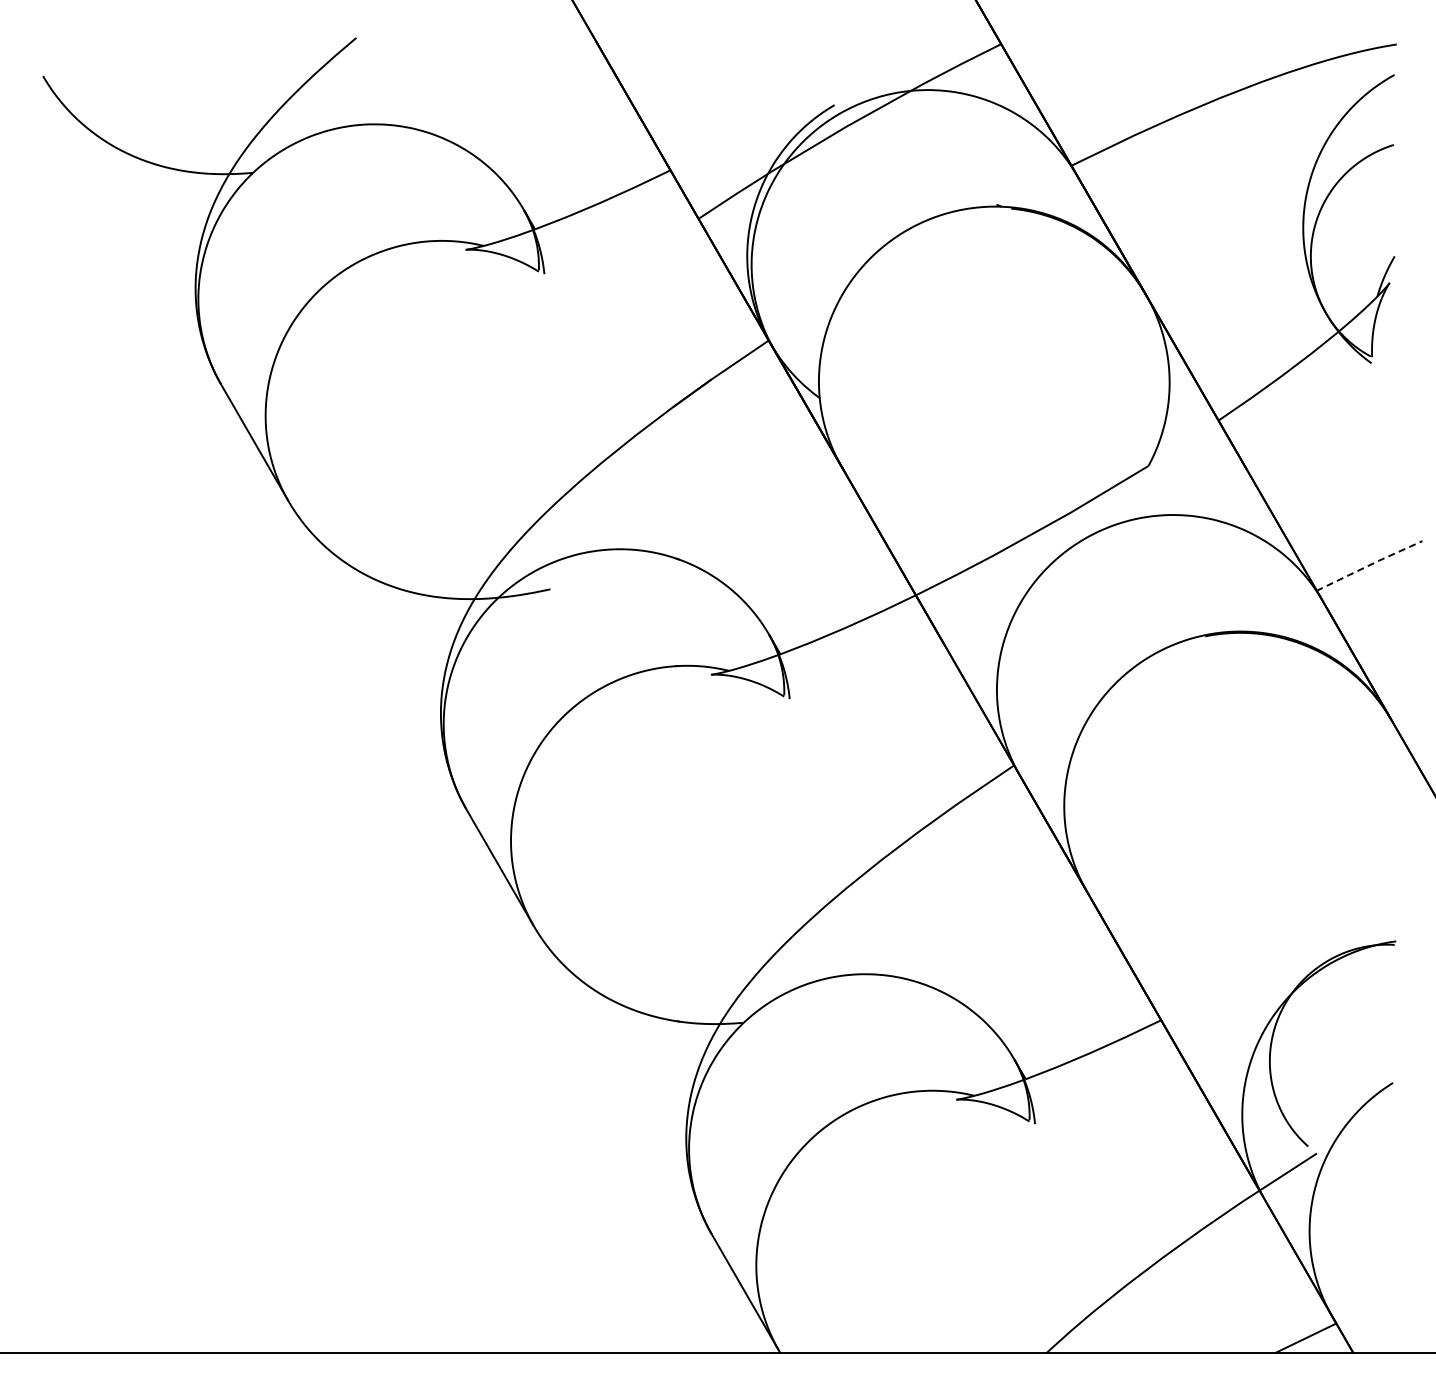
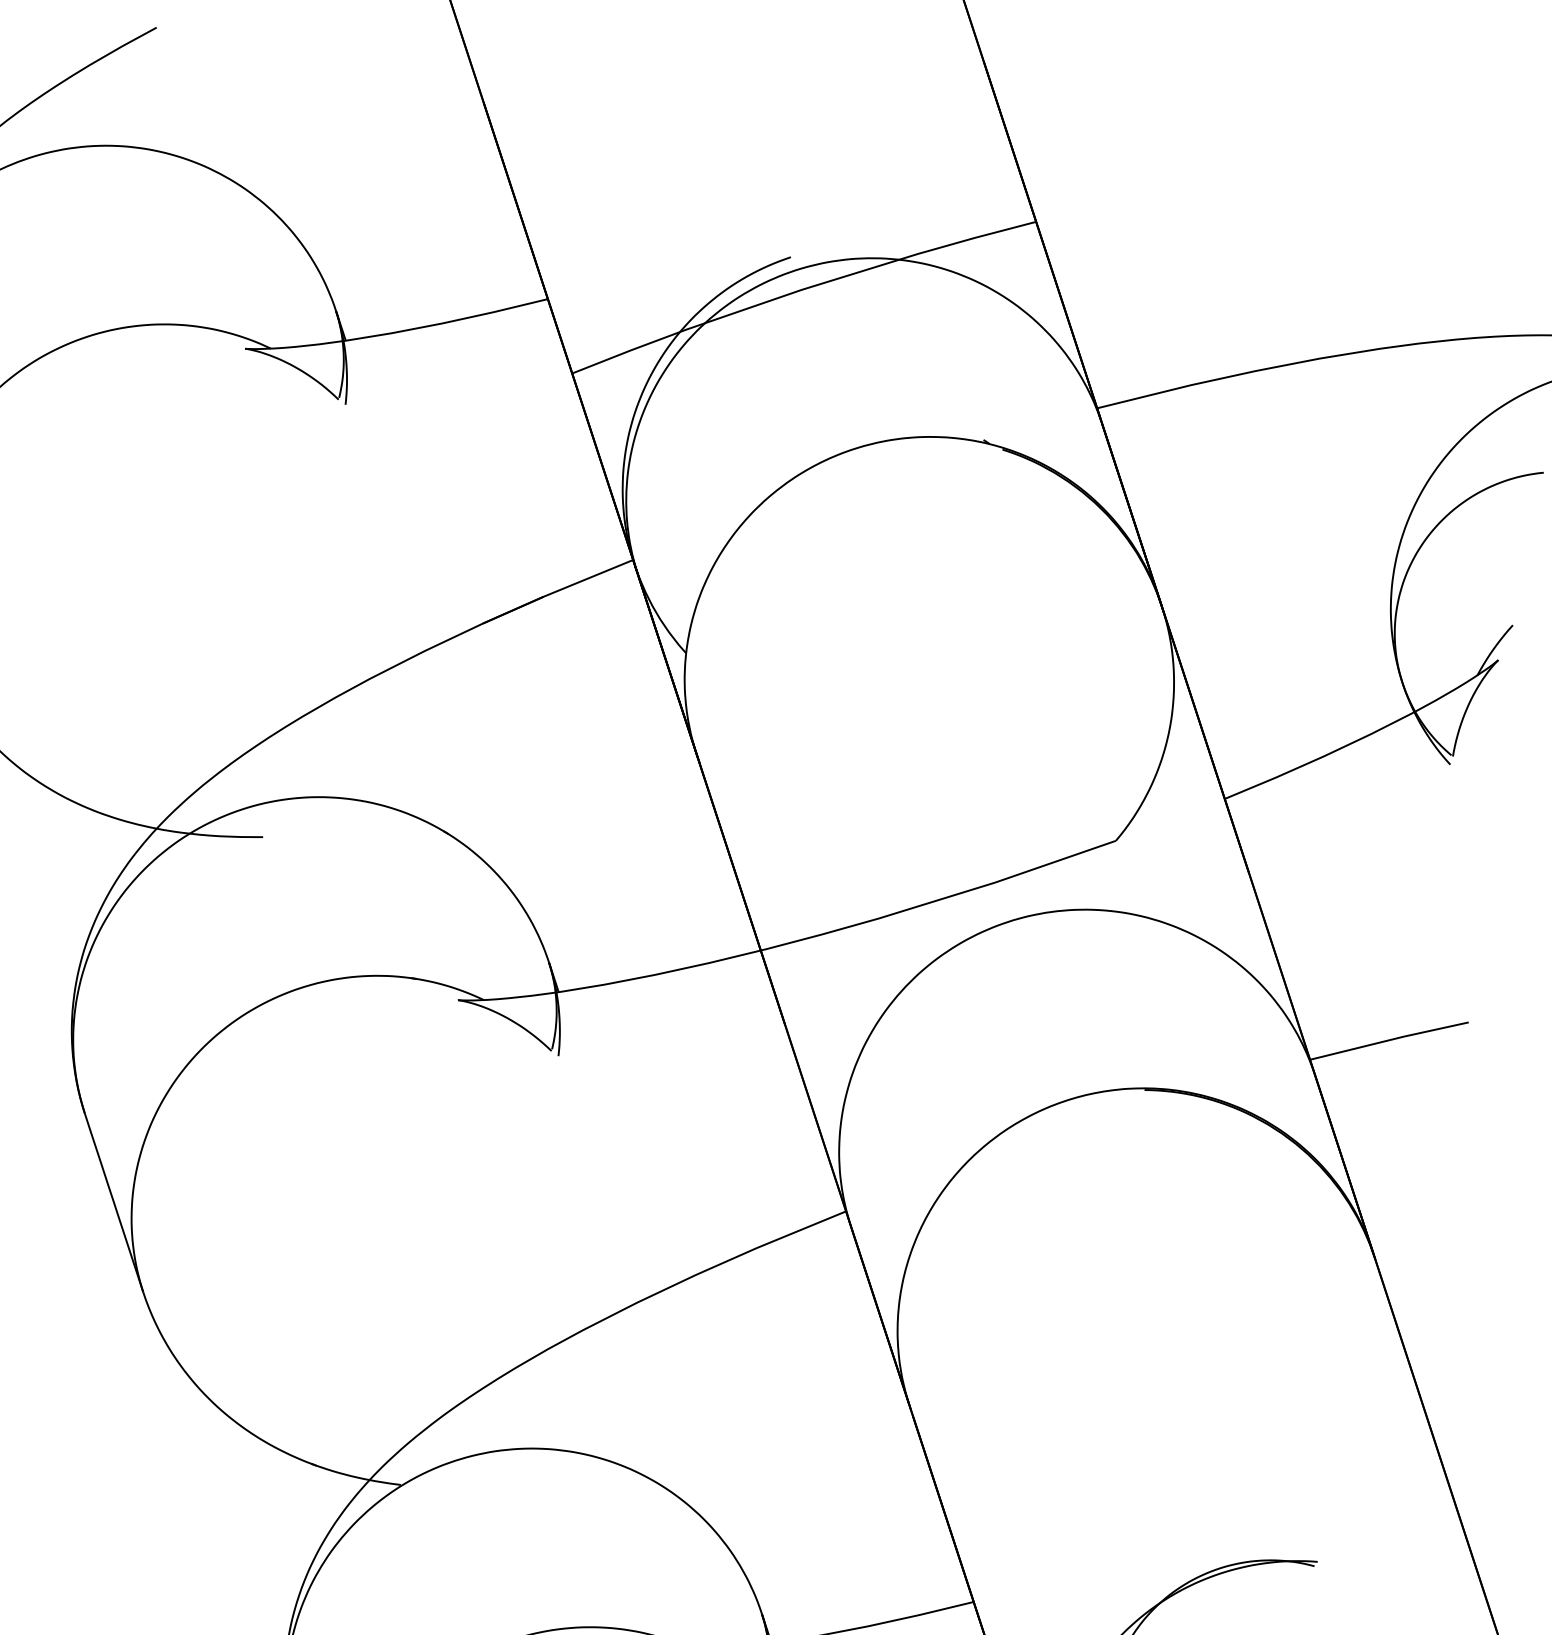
line: (1370, 564) -> (1390, 1039), dashed -> solid

